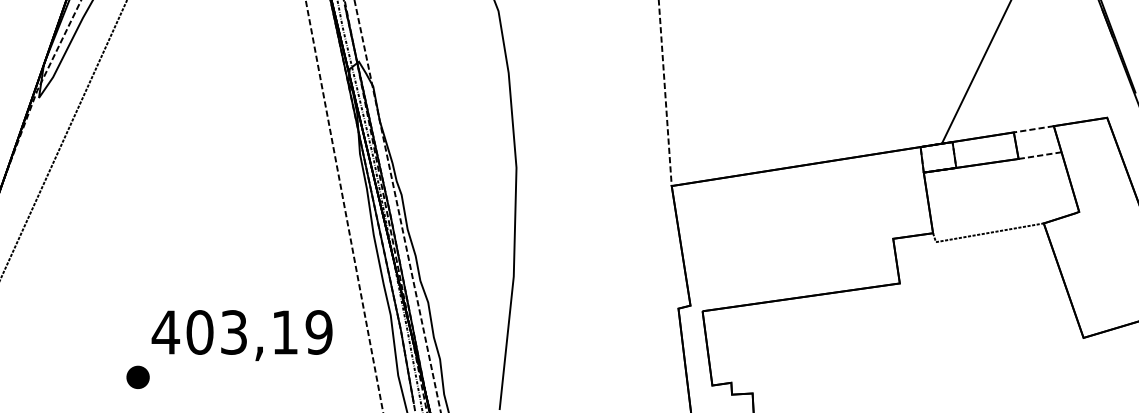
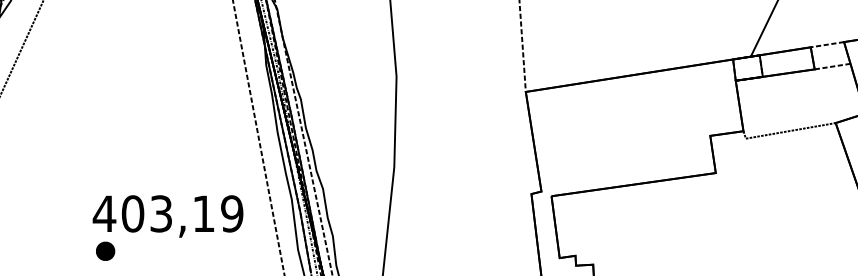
part: (137, 376) -> (105, 250), moved

